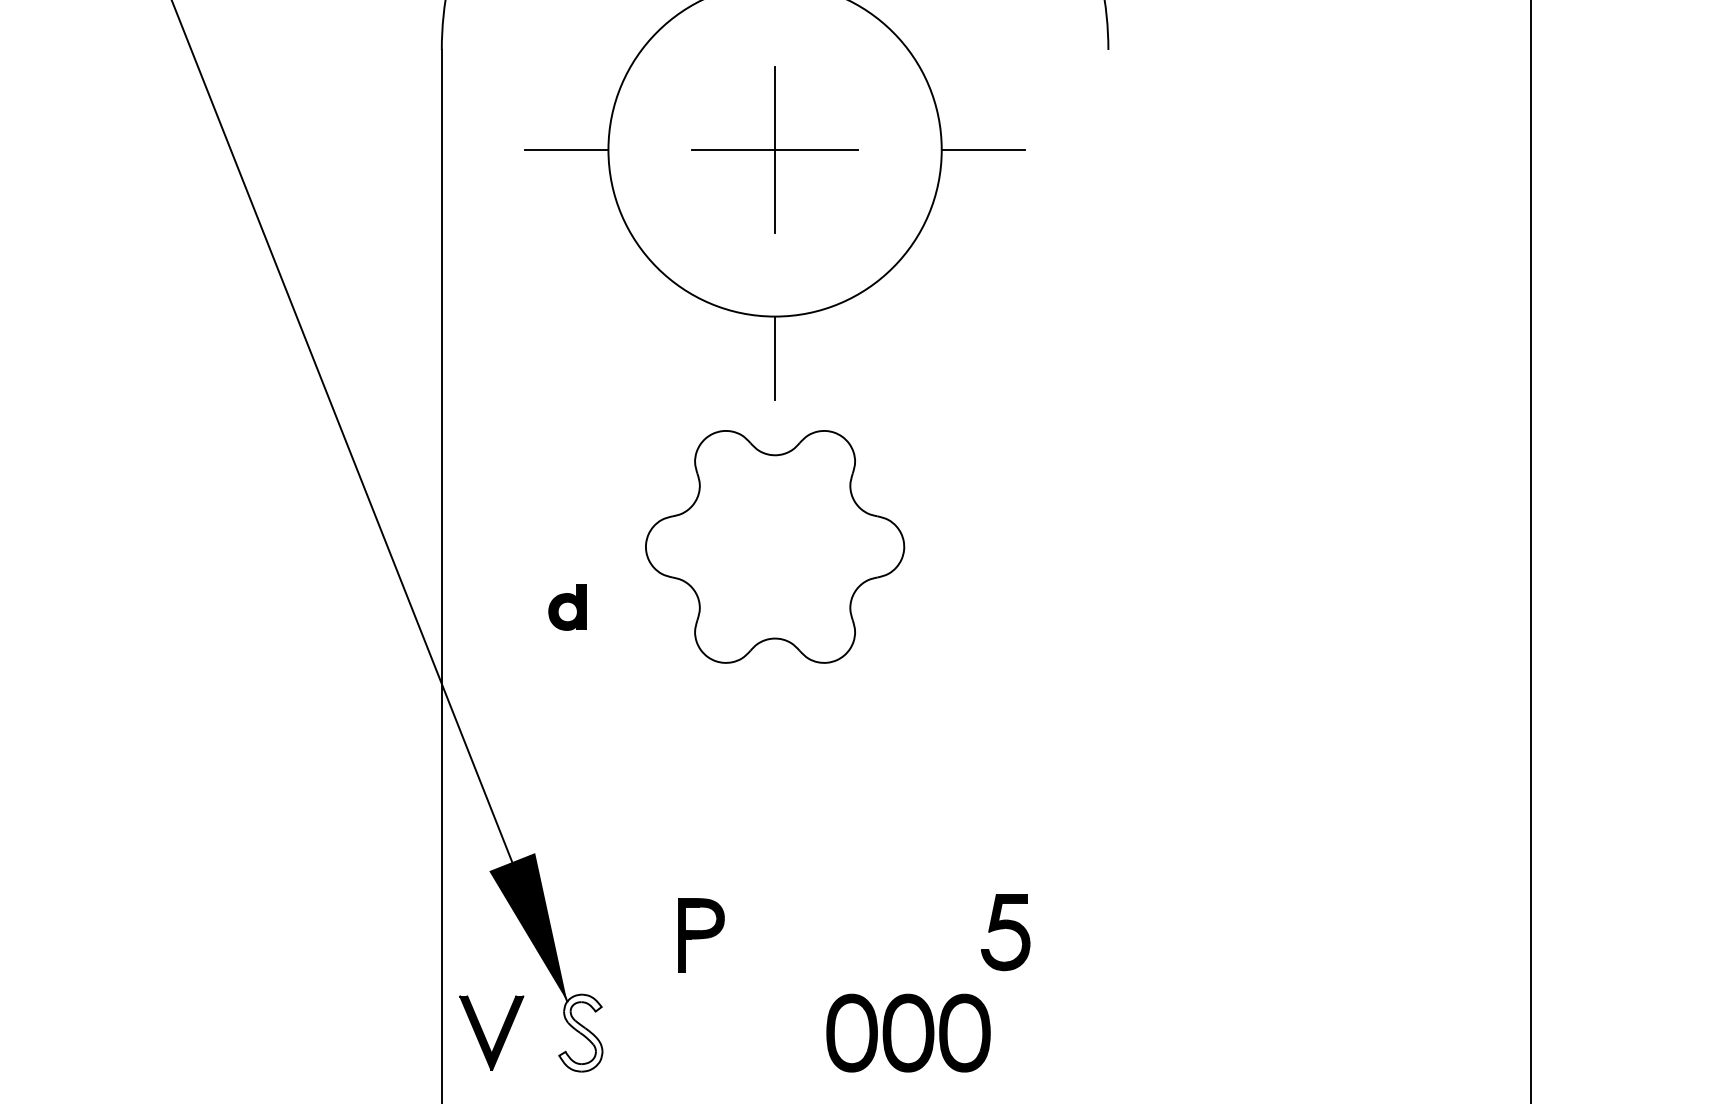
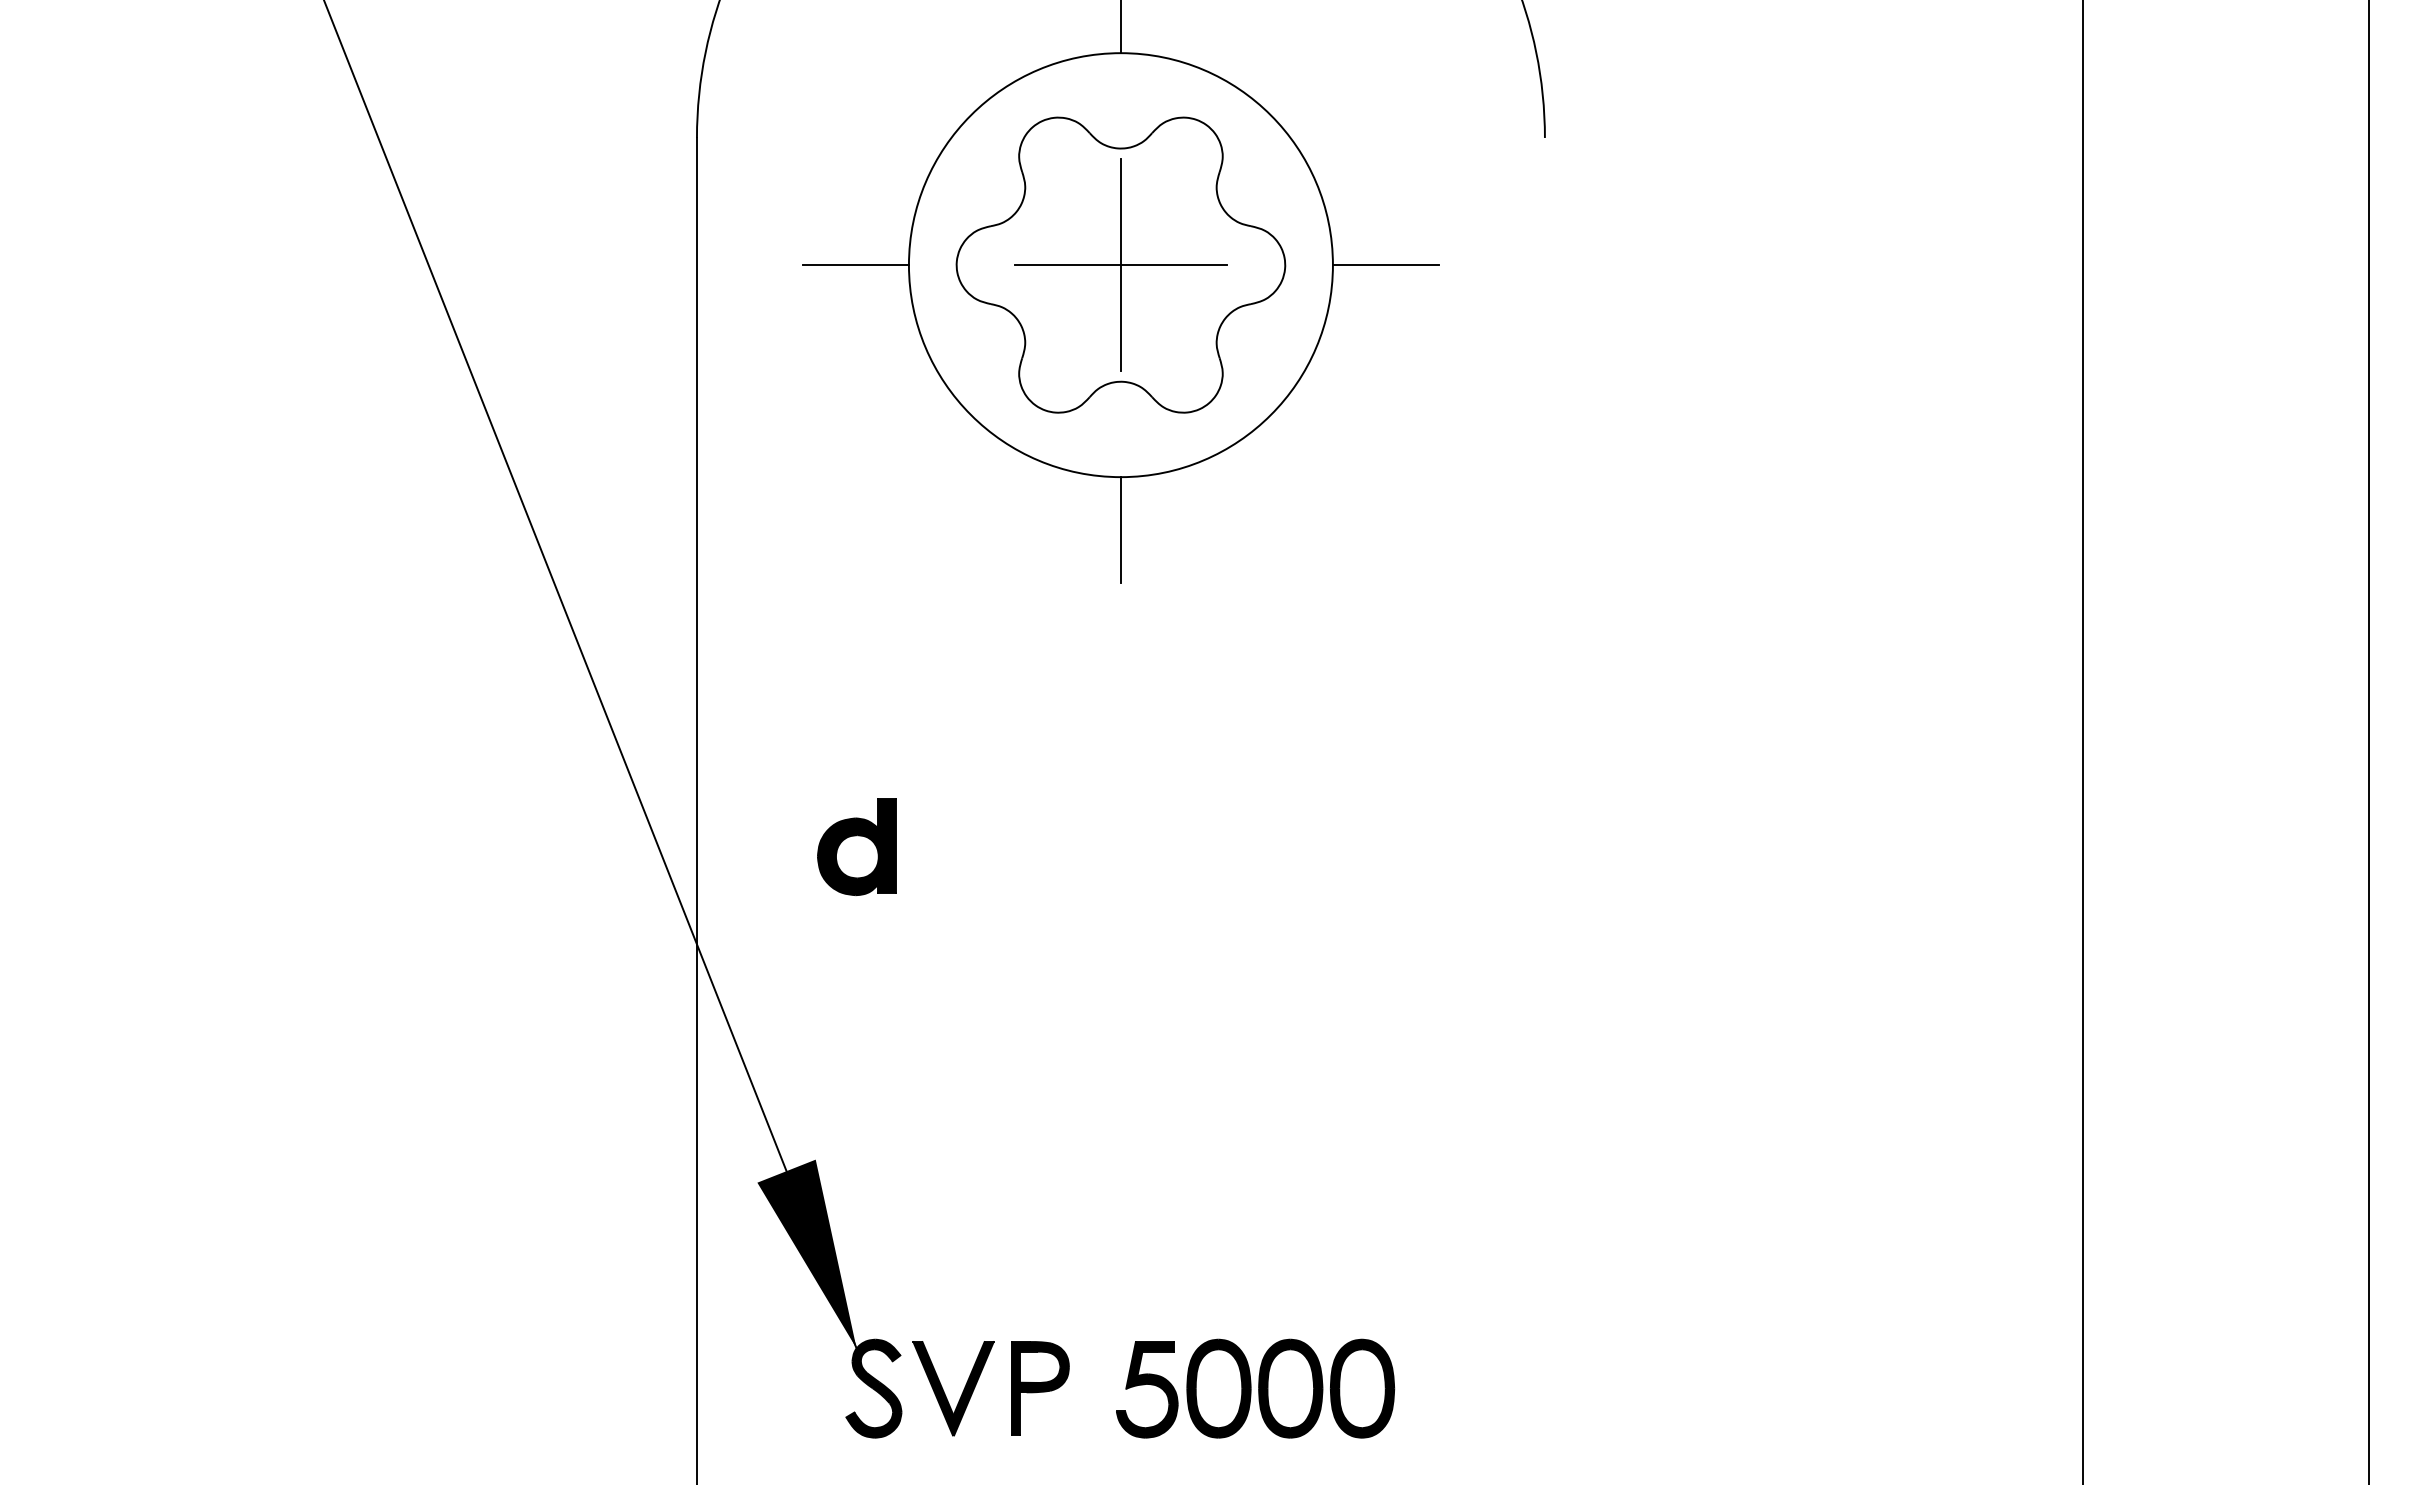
part: (774, 546) -> (1120, 264), moved
part: (567, 606) -> (856, 846), size x1.67
part: (1005, 932) -> (1147, 1389), moved
part: (701, 935) -> (1040, 1388), moved
fill: (580, 1033) -> (873, 1388), added
part: (485, 1036) -> (945, 1393), moved

